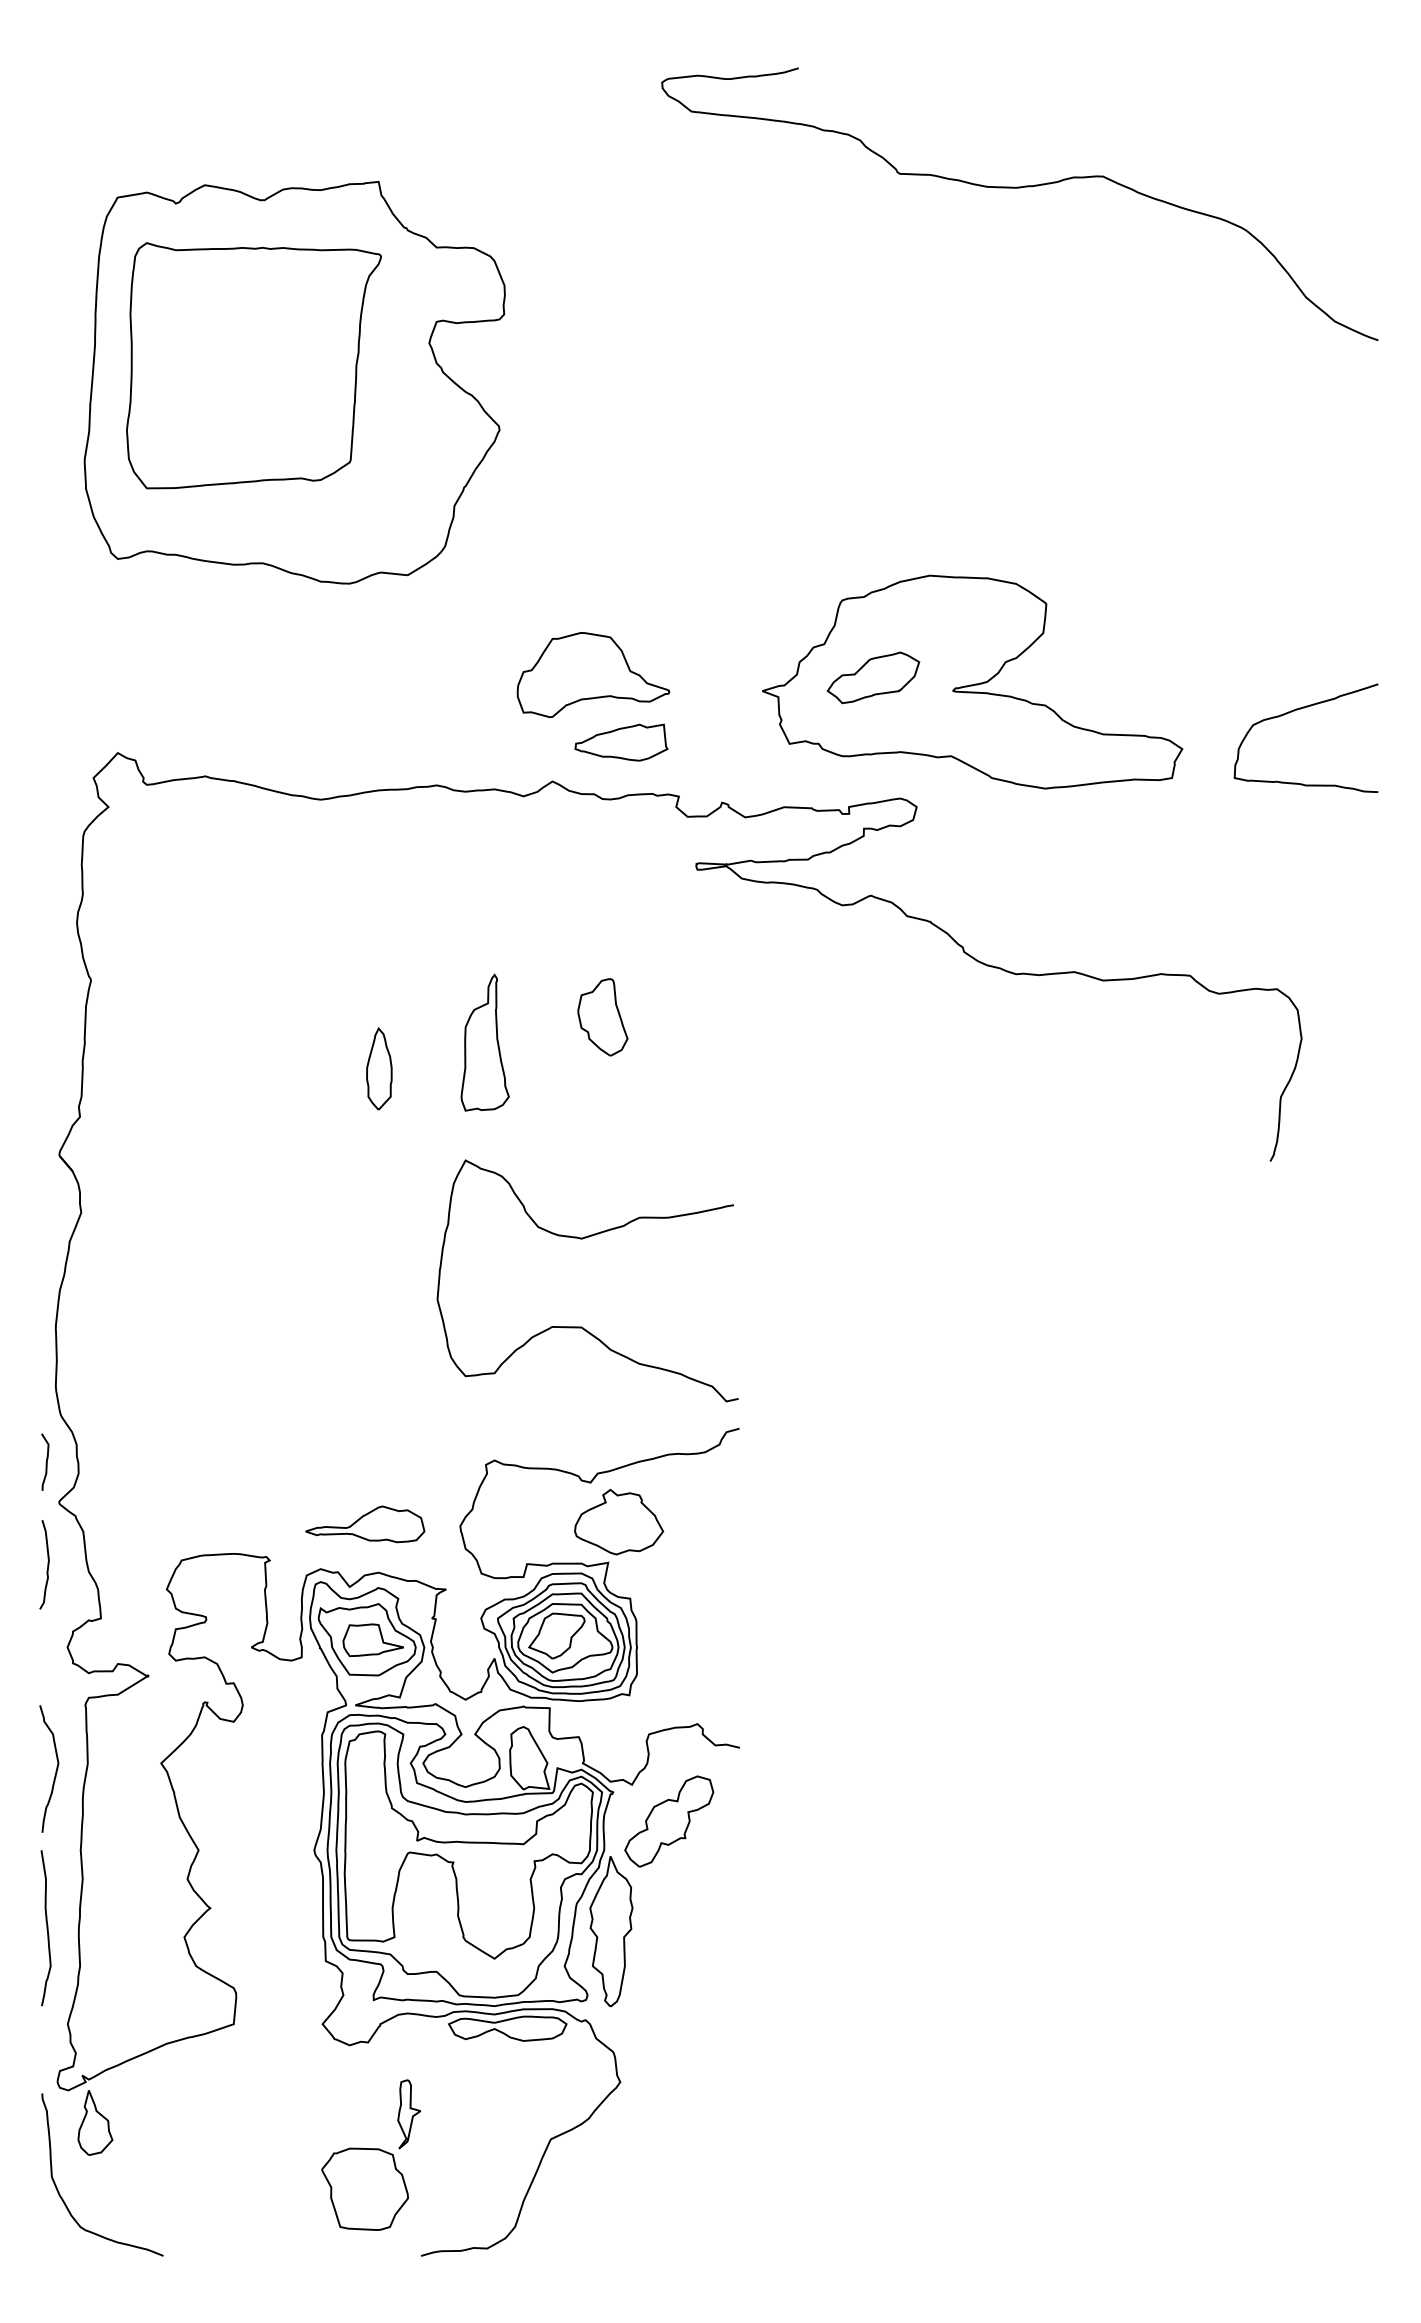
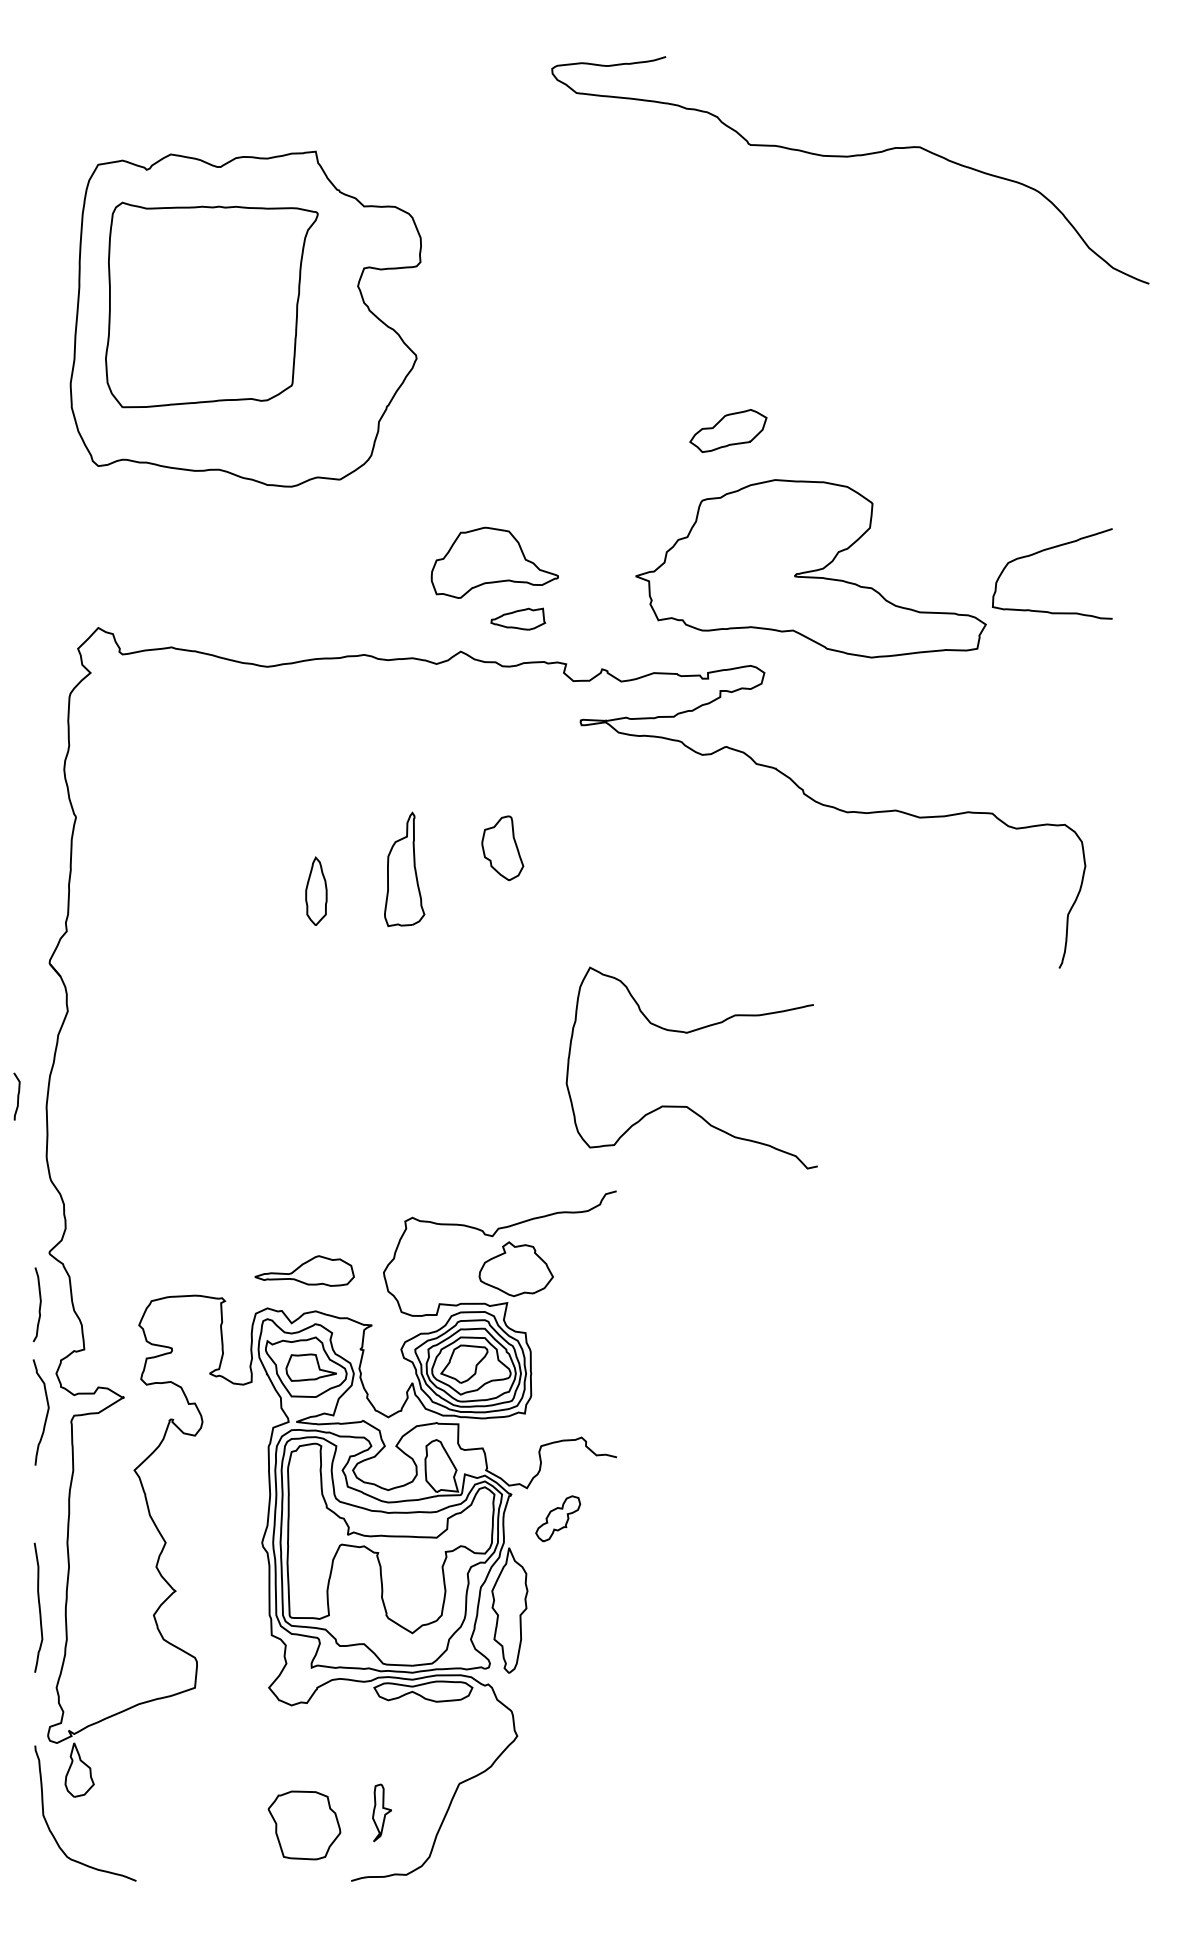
part: (873, 677) -> (728, 430), moved
curve: (1297, 710) -> (1045, 550), moved
part: (621, 742) -> (518, 619), size x0.7
curve: (582, 1239) -> (687, 1033), moved
curve: (46, 1461) -> (18, 1096), moved
curve: (55, 1770) -> (46, 1413), moved
part: (669, 1821) -> (558, 1518), size x0.6
part: (408, 2114) -> (381, 1813), moved

